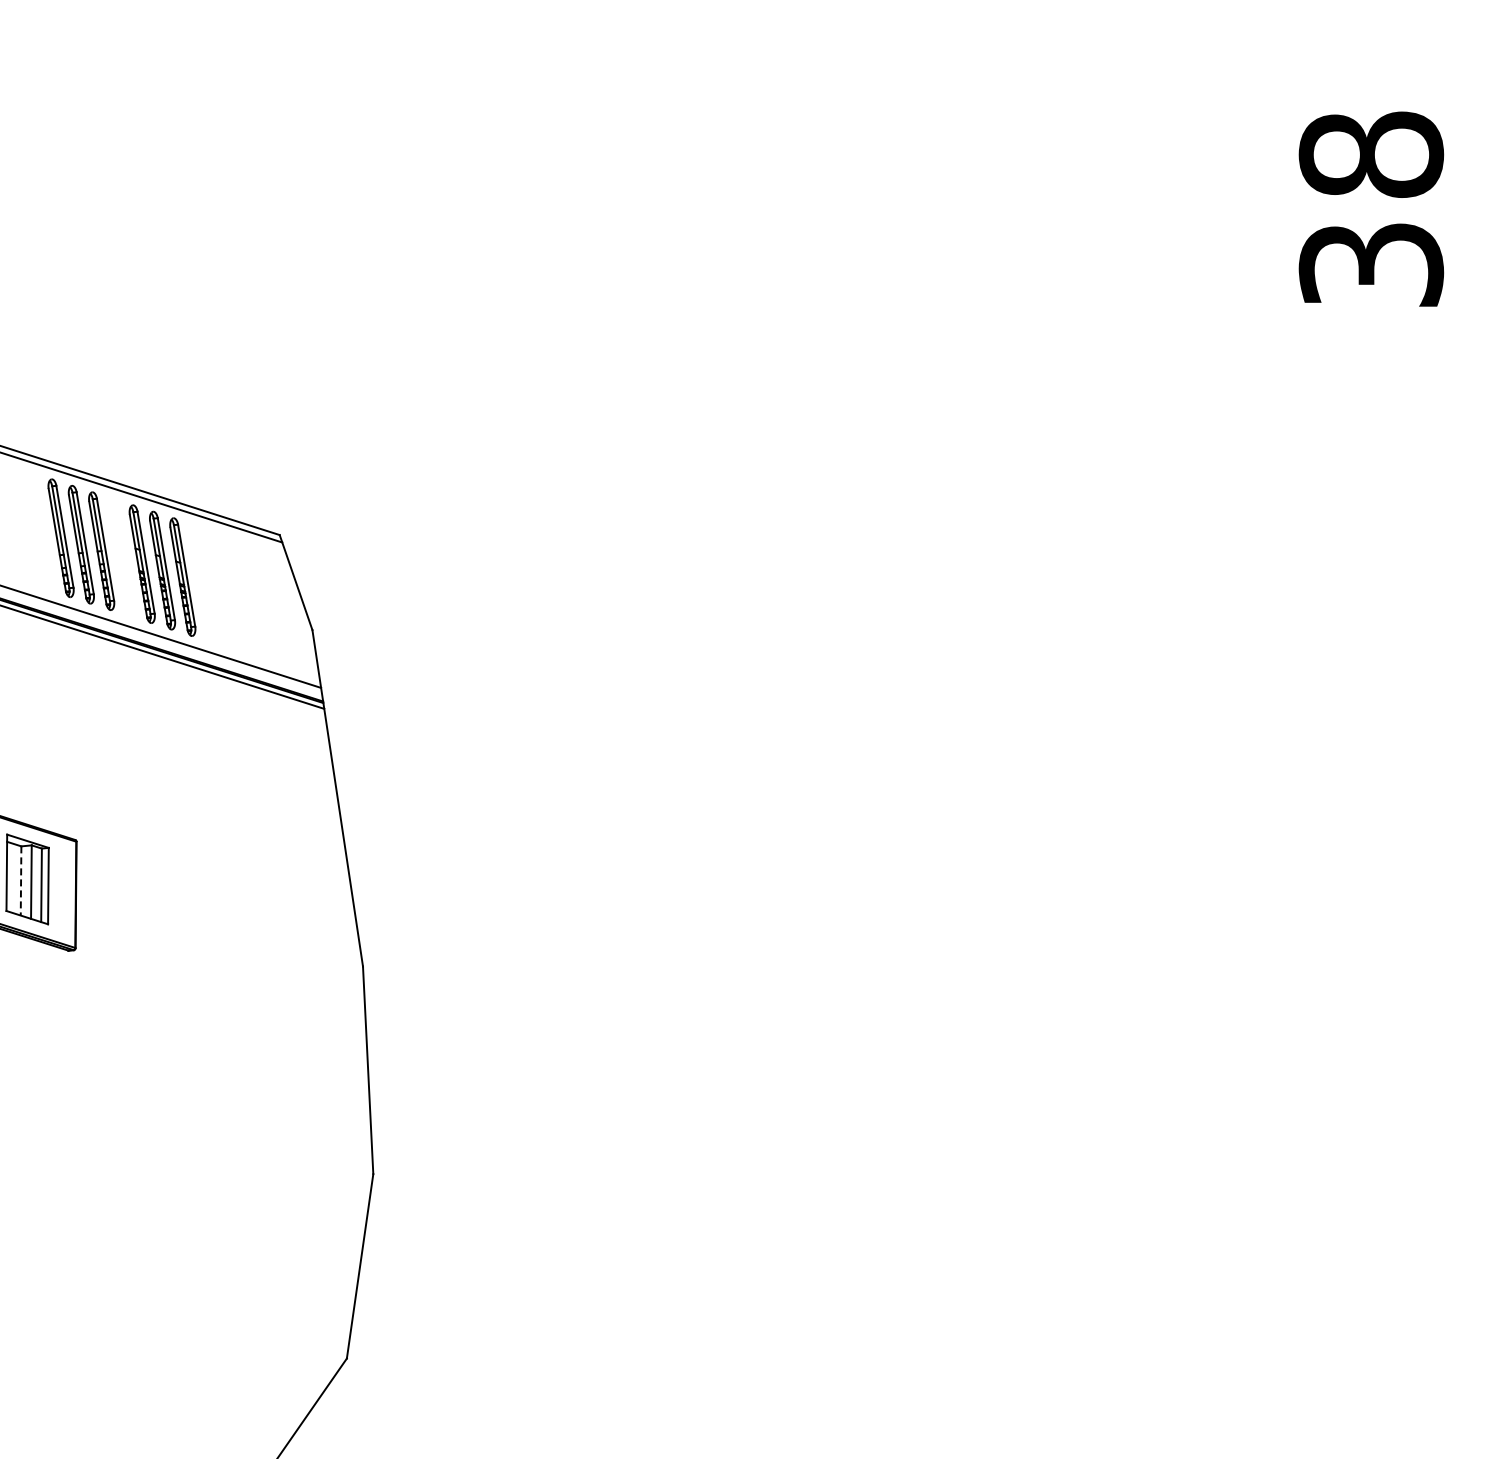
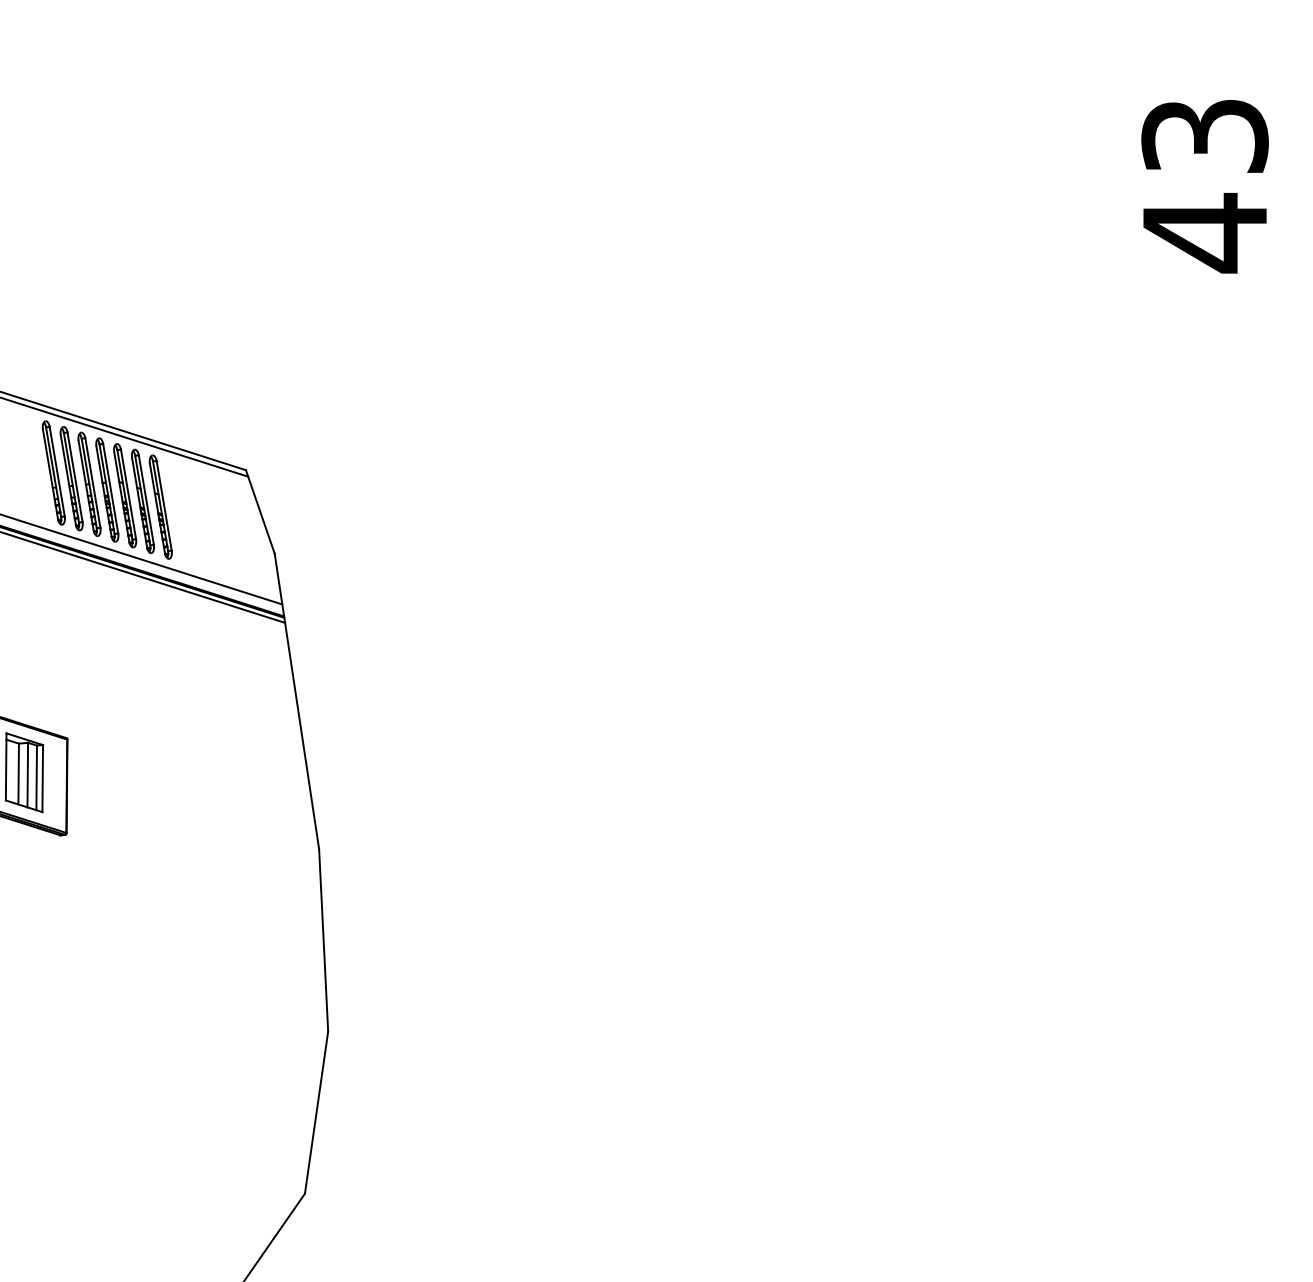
text: (1371, 211) -> (1205, 185), 38 -> 43
part: (121, 557) -> (106, 489), added
line: (21, 880) -> (19, 773), dashed -> solid

